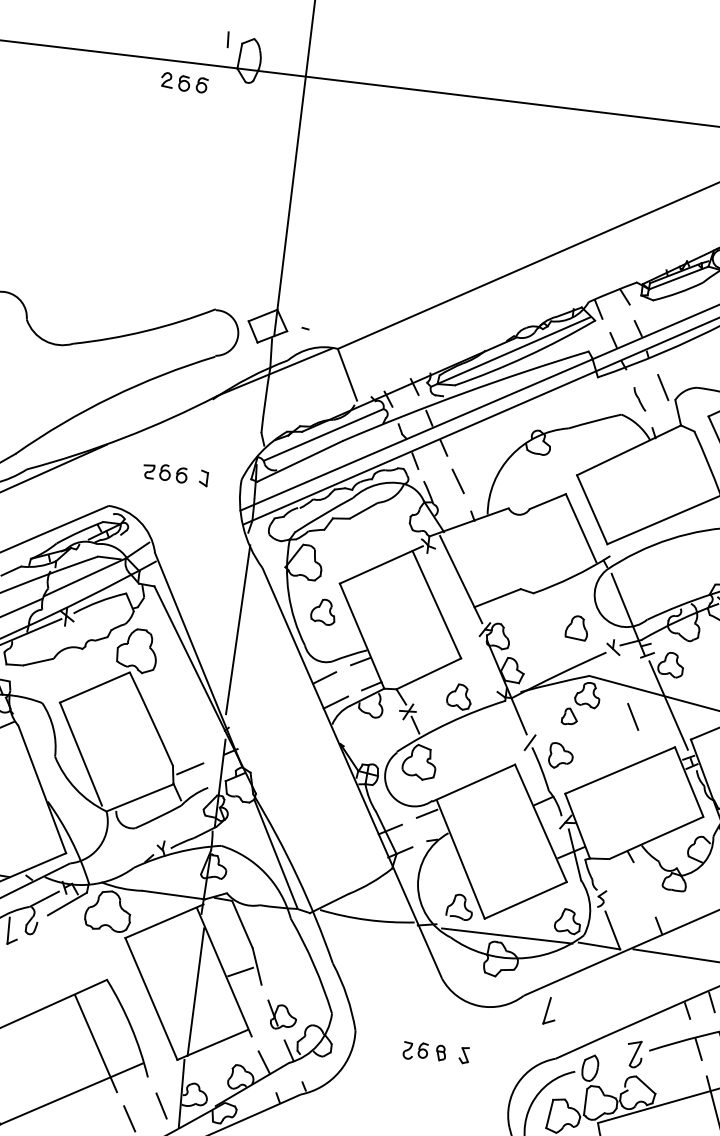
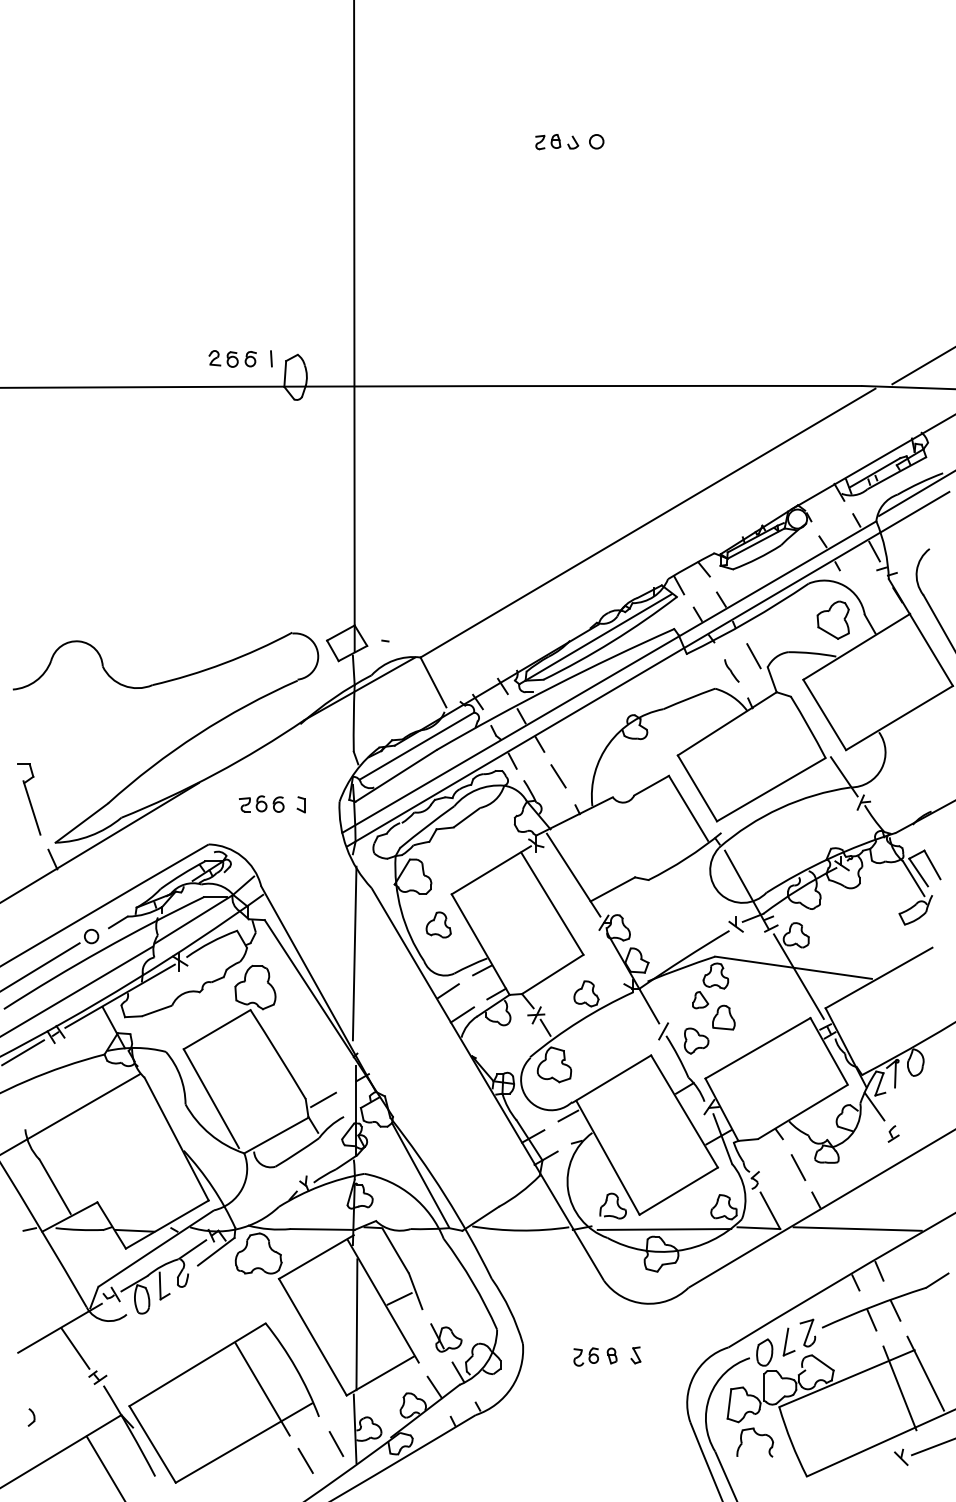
part: (184, 82) -> (232, 358), moved
part: (576, 627) -> (723, 1017), moved
line: (633, 716) -> (798, 1167), moved
part: (549, 1010) -> (788, 1341), moved

